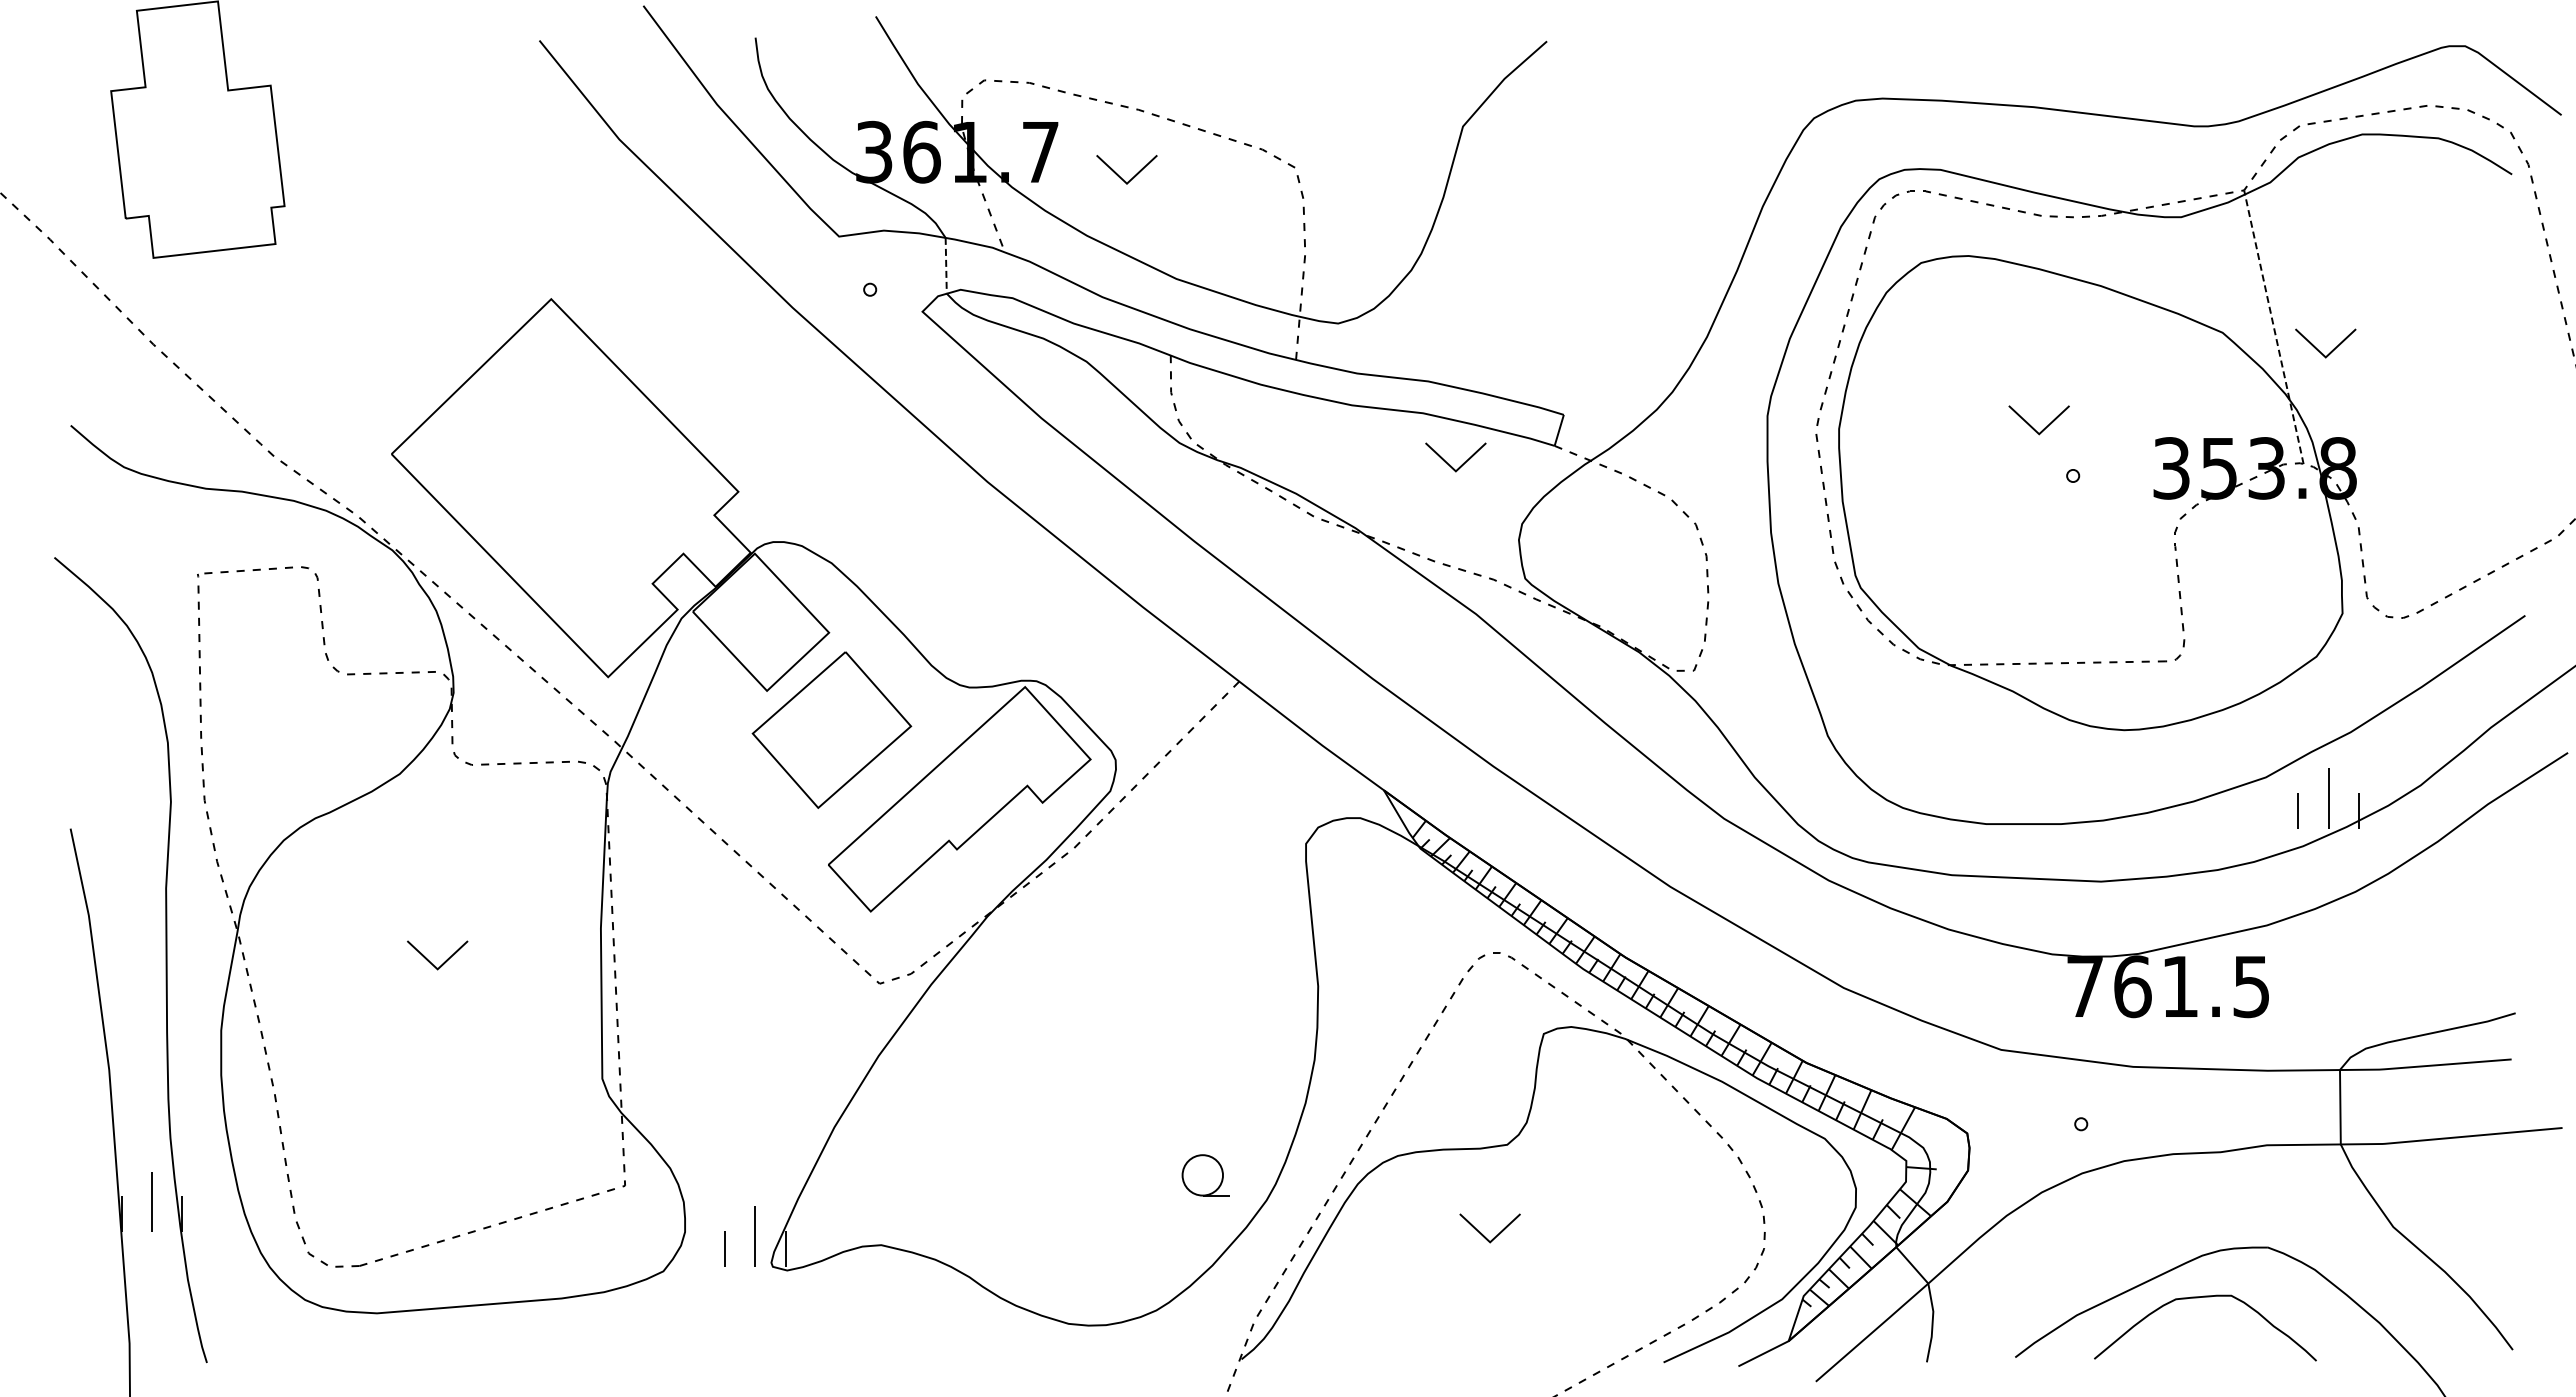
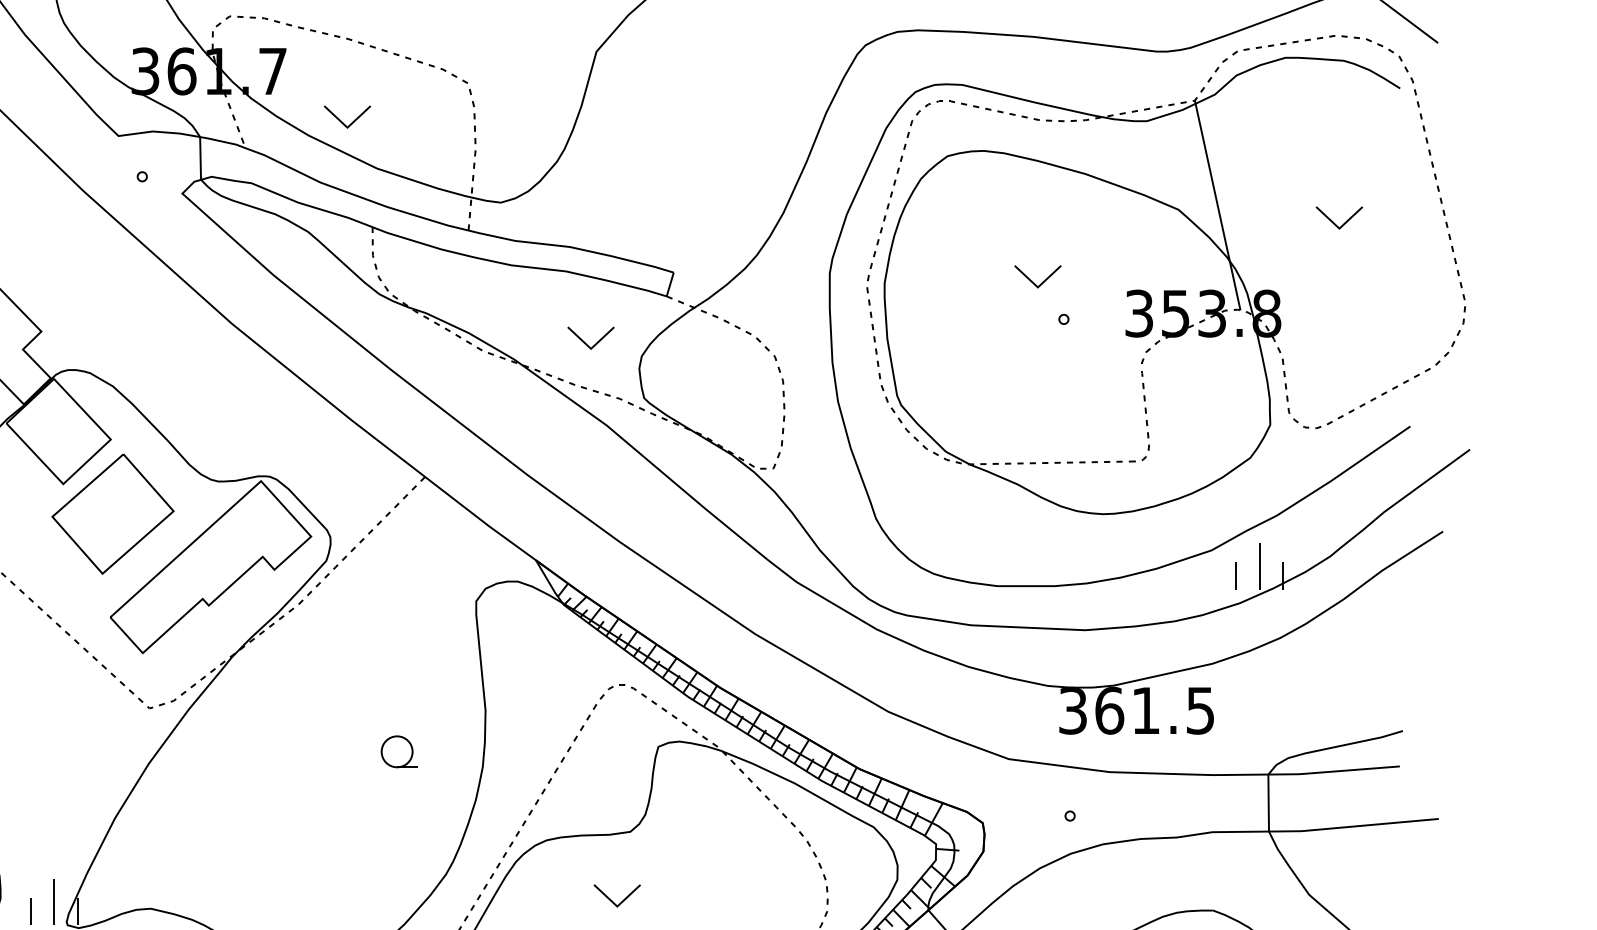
part: (1119, 175) -> (341, 121), moved
line: (946, 265) -> (200, 158), dashed -> solid
line: (2273, 326) -> (1217, 204), dashed -> solid
part: (2318, 349) -> (1333, 222), moved
part: (1451, 465) -> (587, 344), moved
text: (2084, 986) -> (1072, 710), 761.5 -> 361.5
part: (1205, 1175) -> (399, 751), moved

